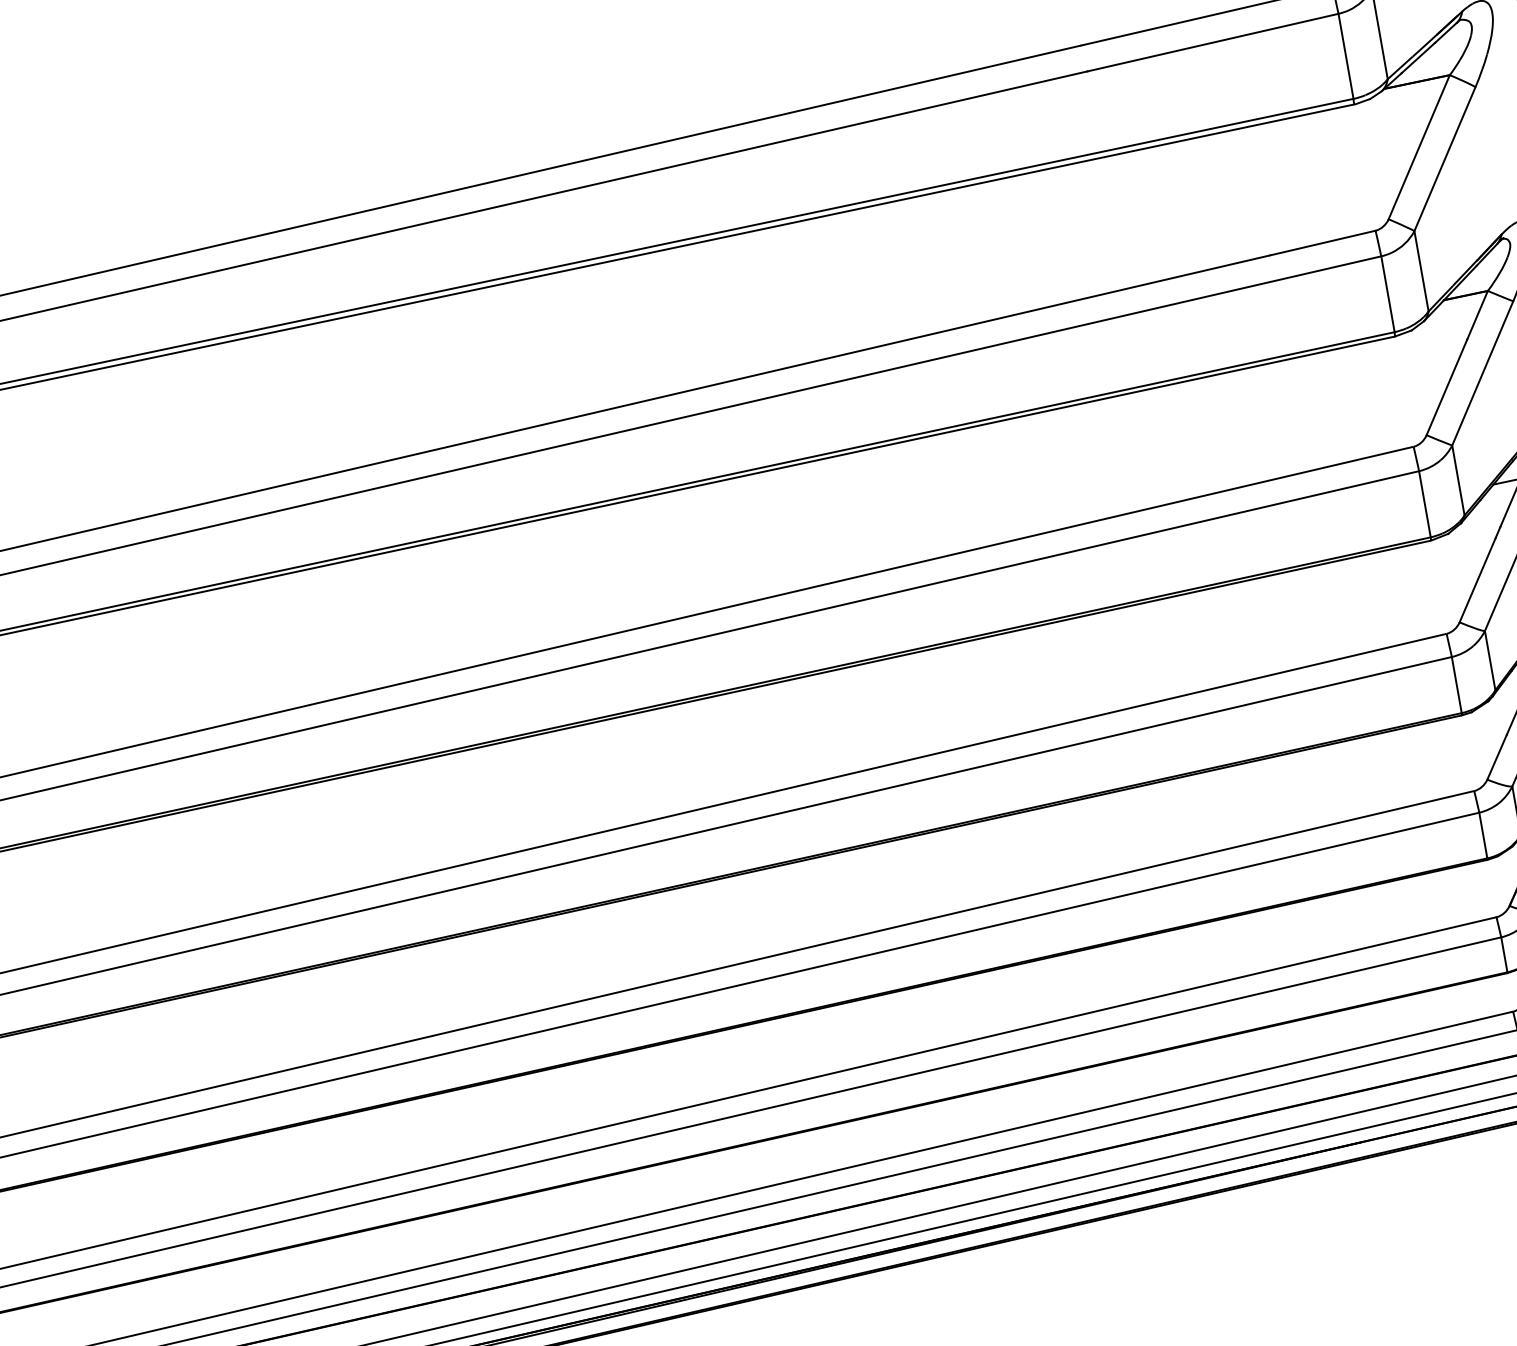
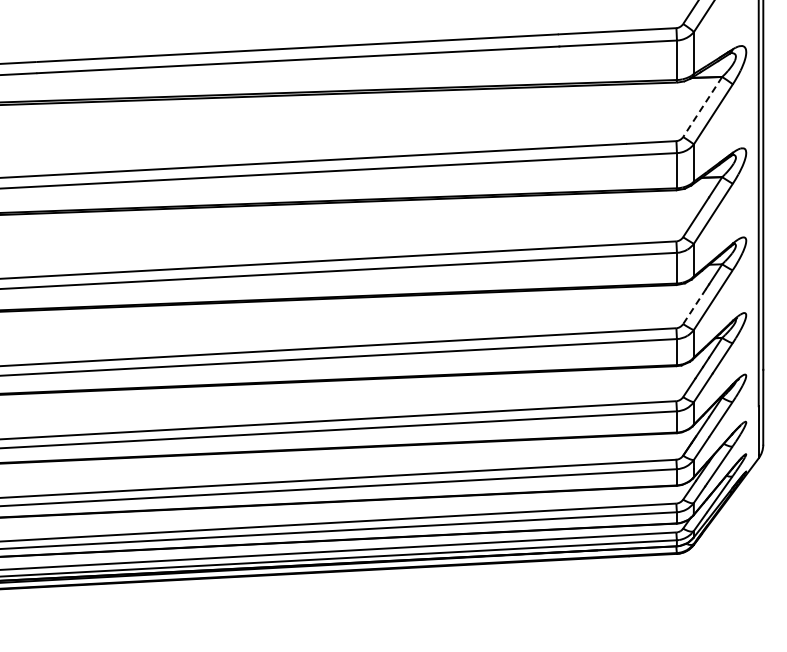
line: (1418, 146) -> (702, 106), solid -> dashed
line: (1477, 580) -> (694, 306), solid -> dashed

